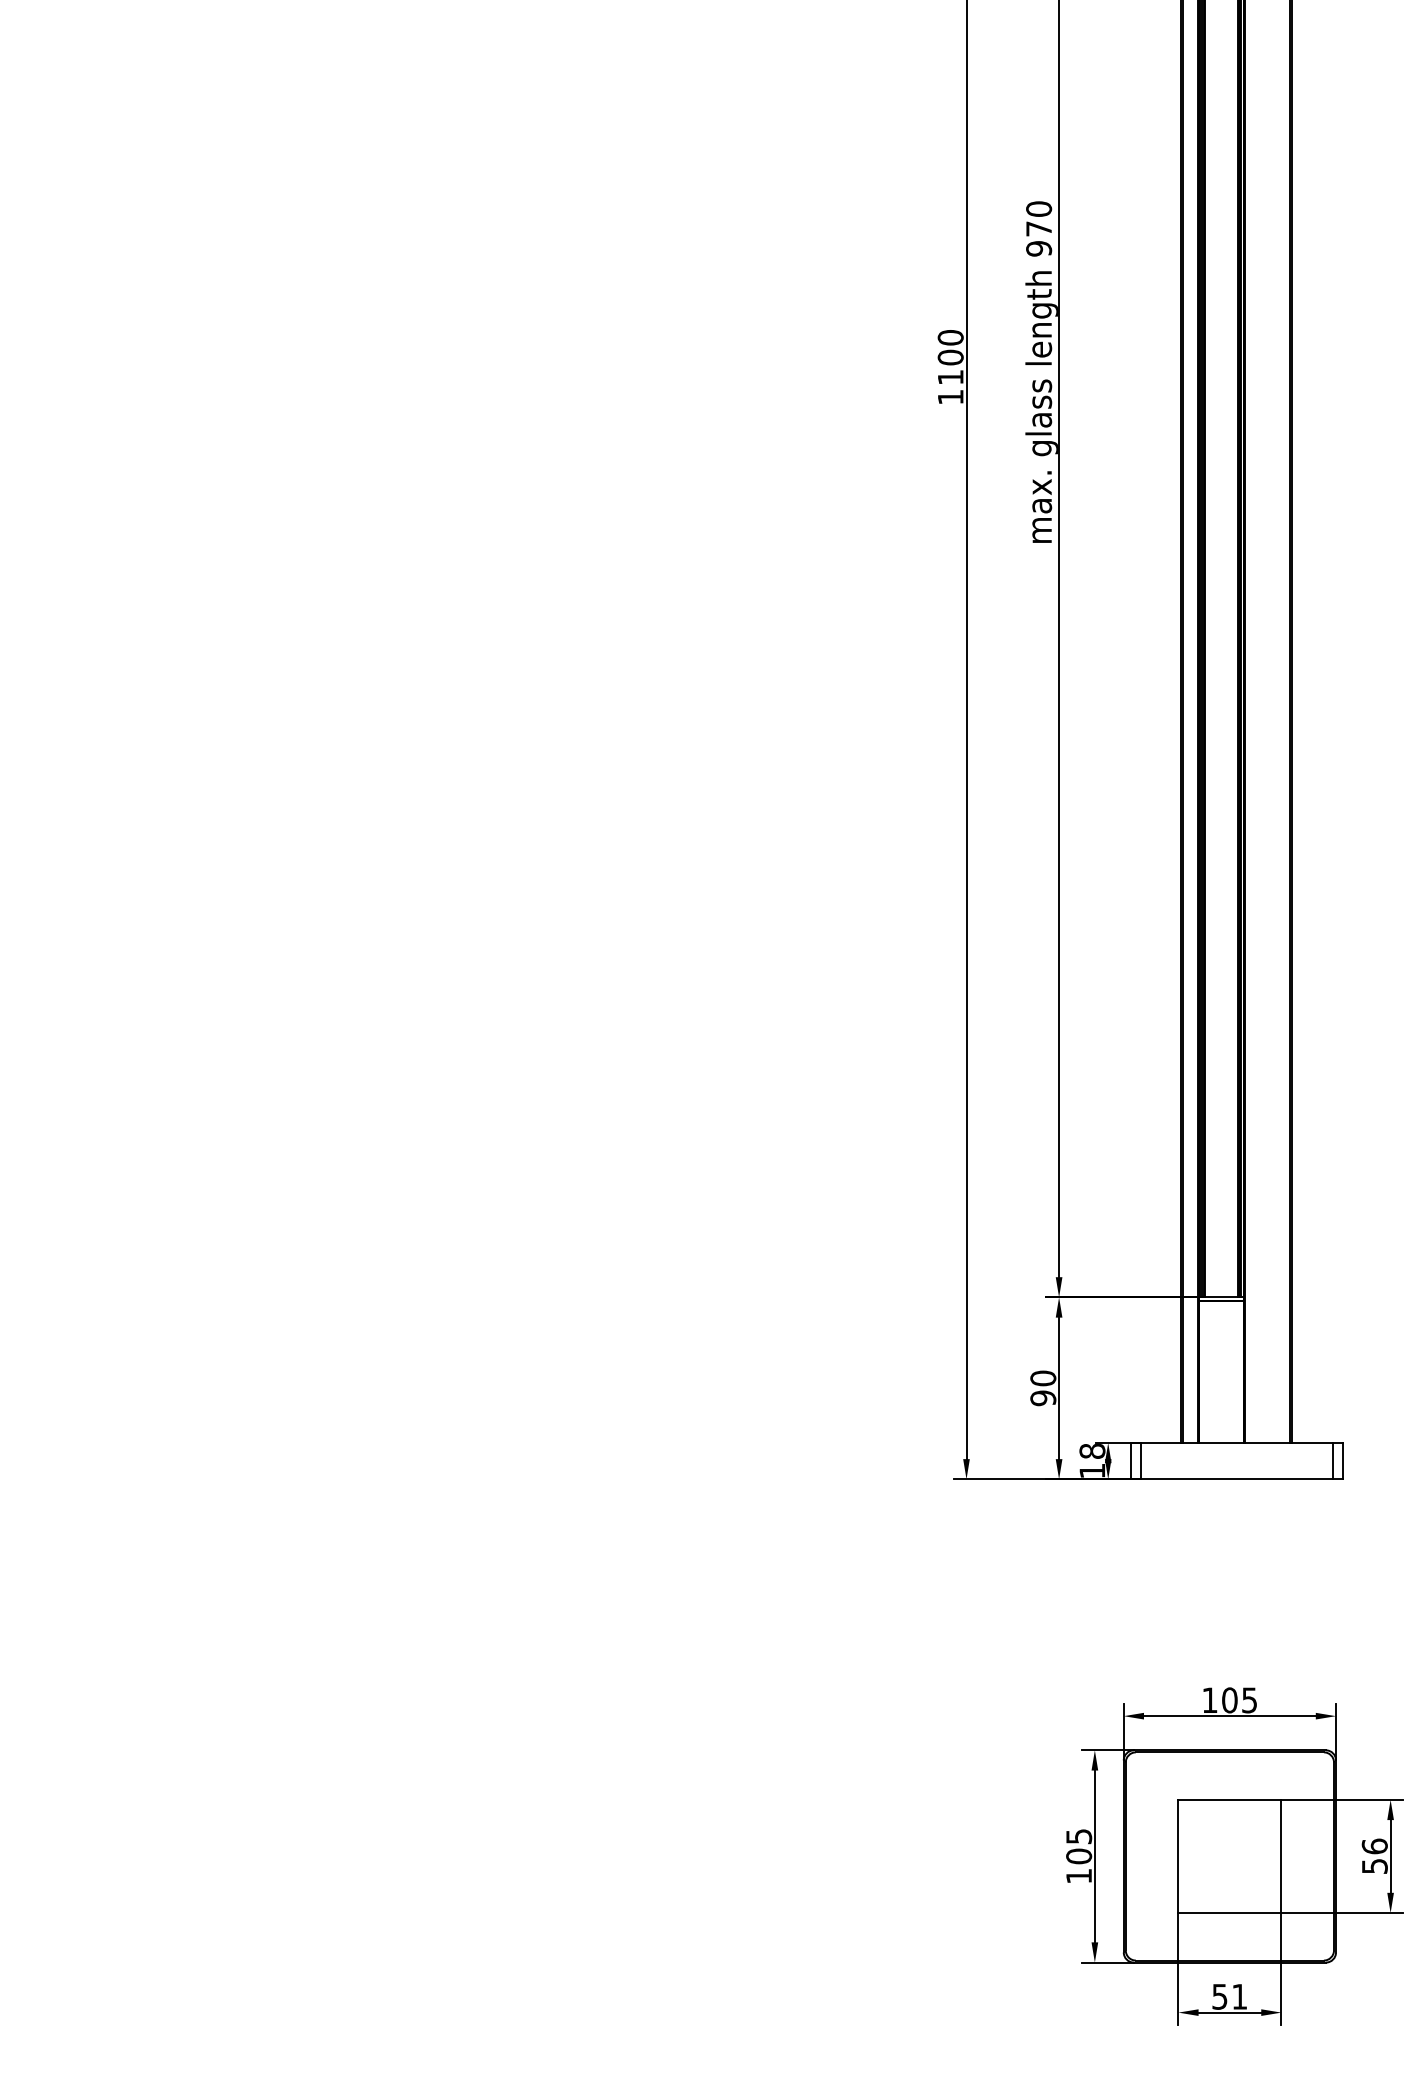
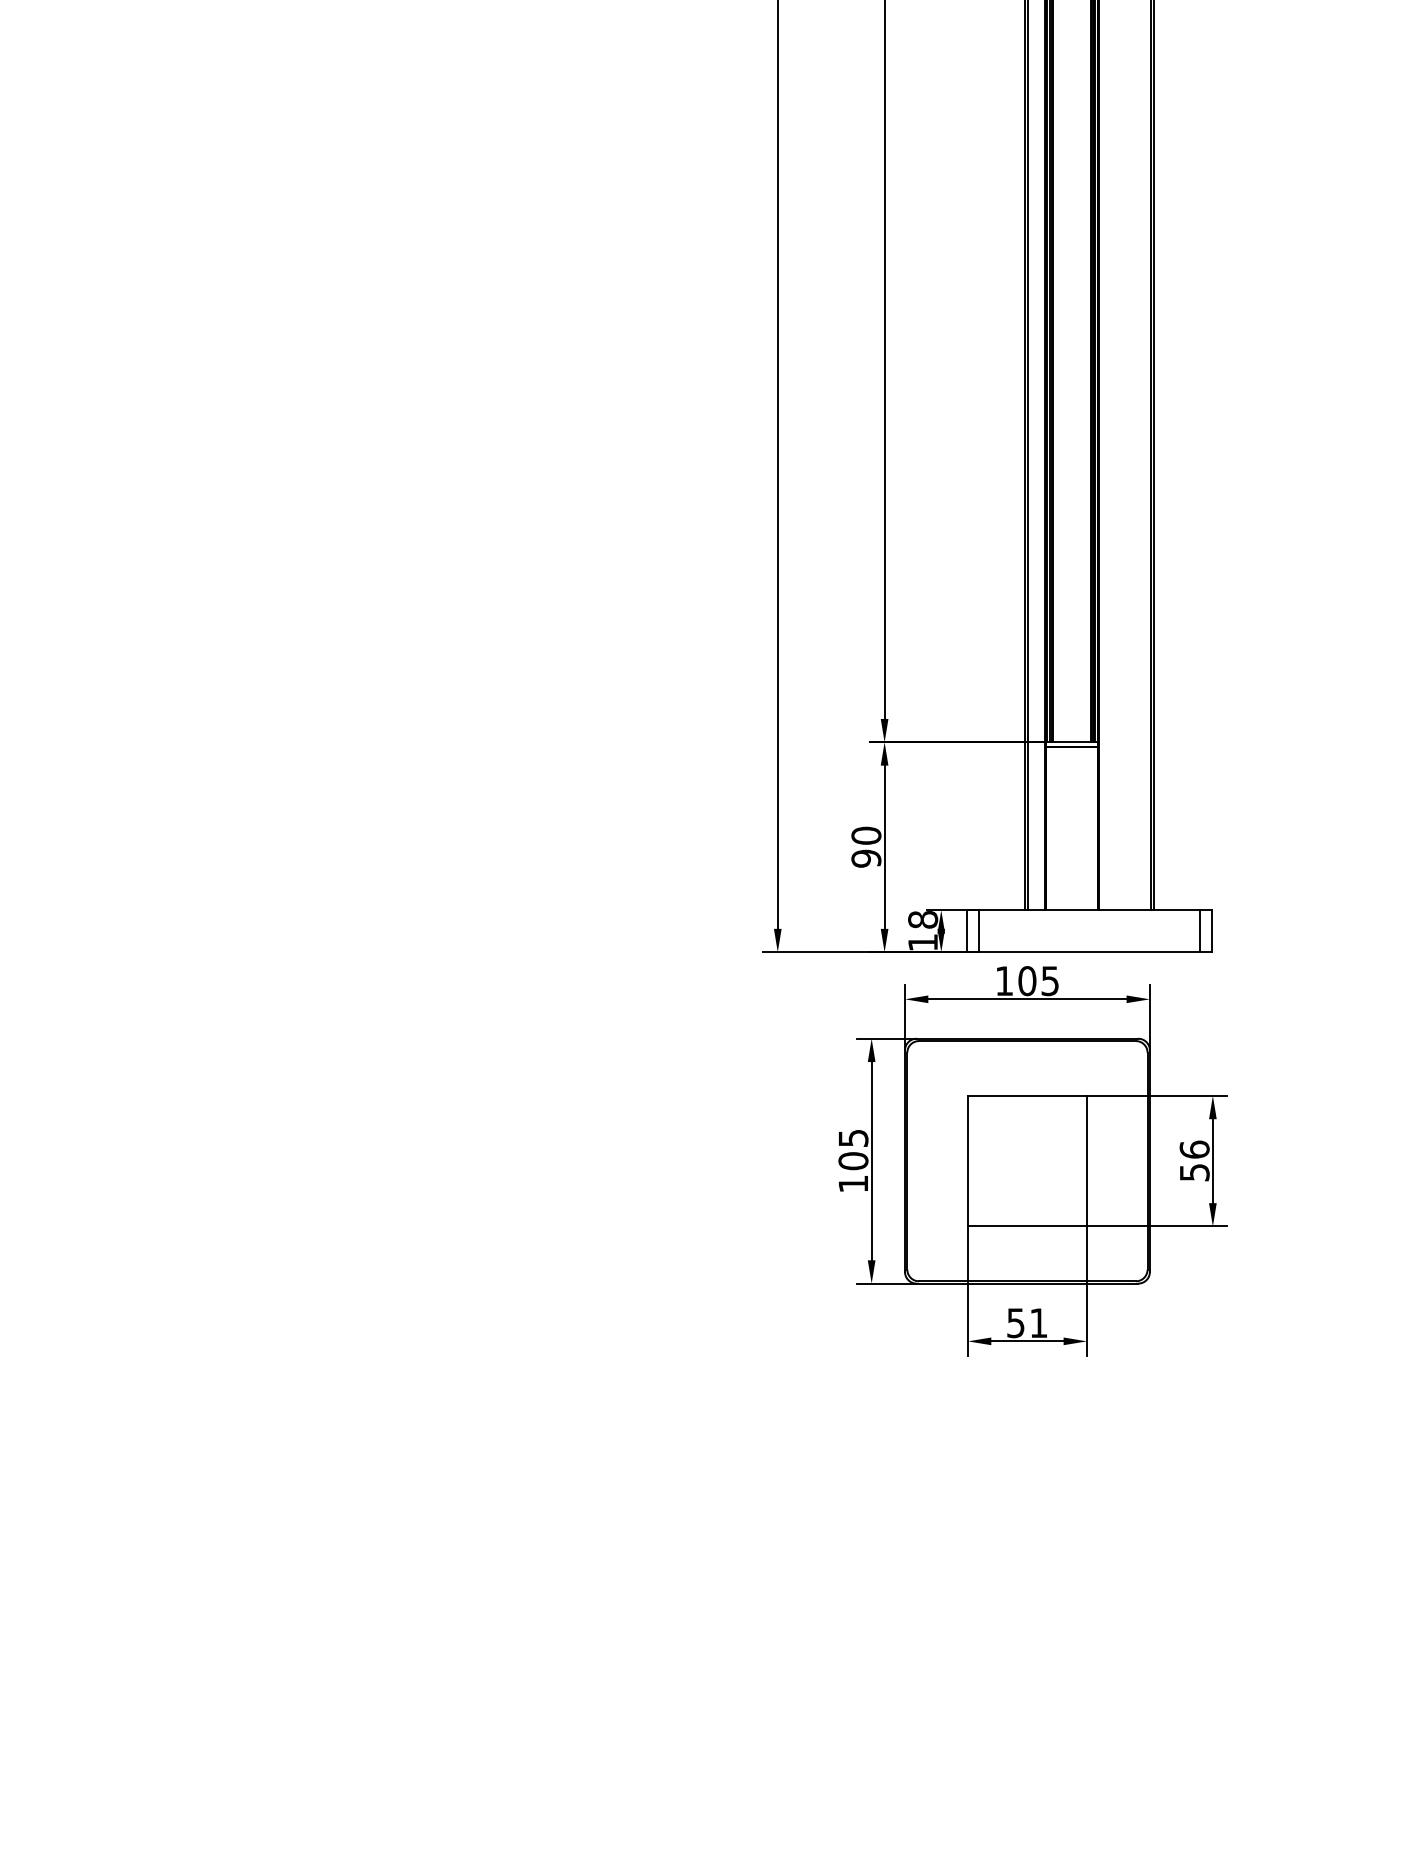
part: (1234, 1856) -> (1032, 1161), moved

